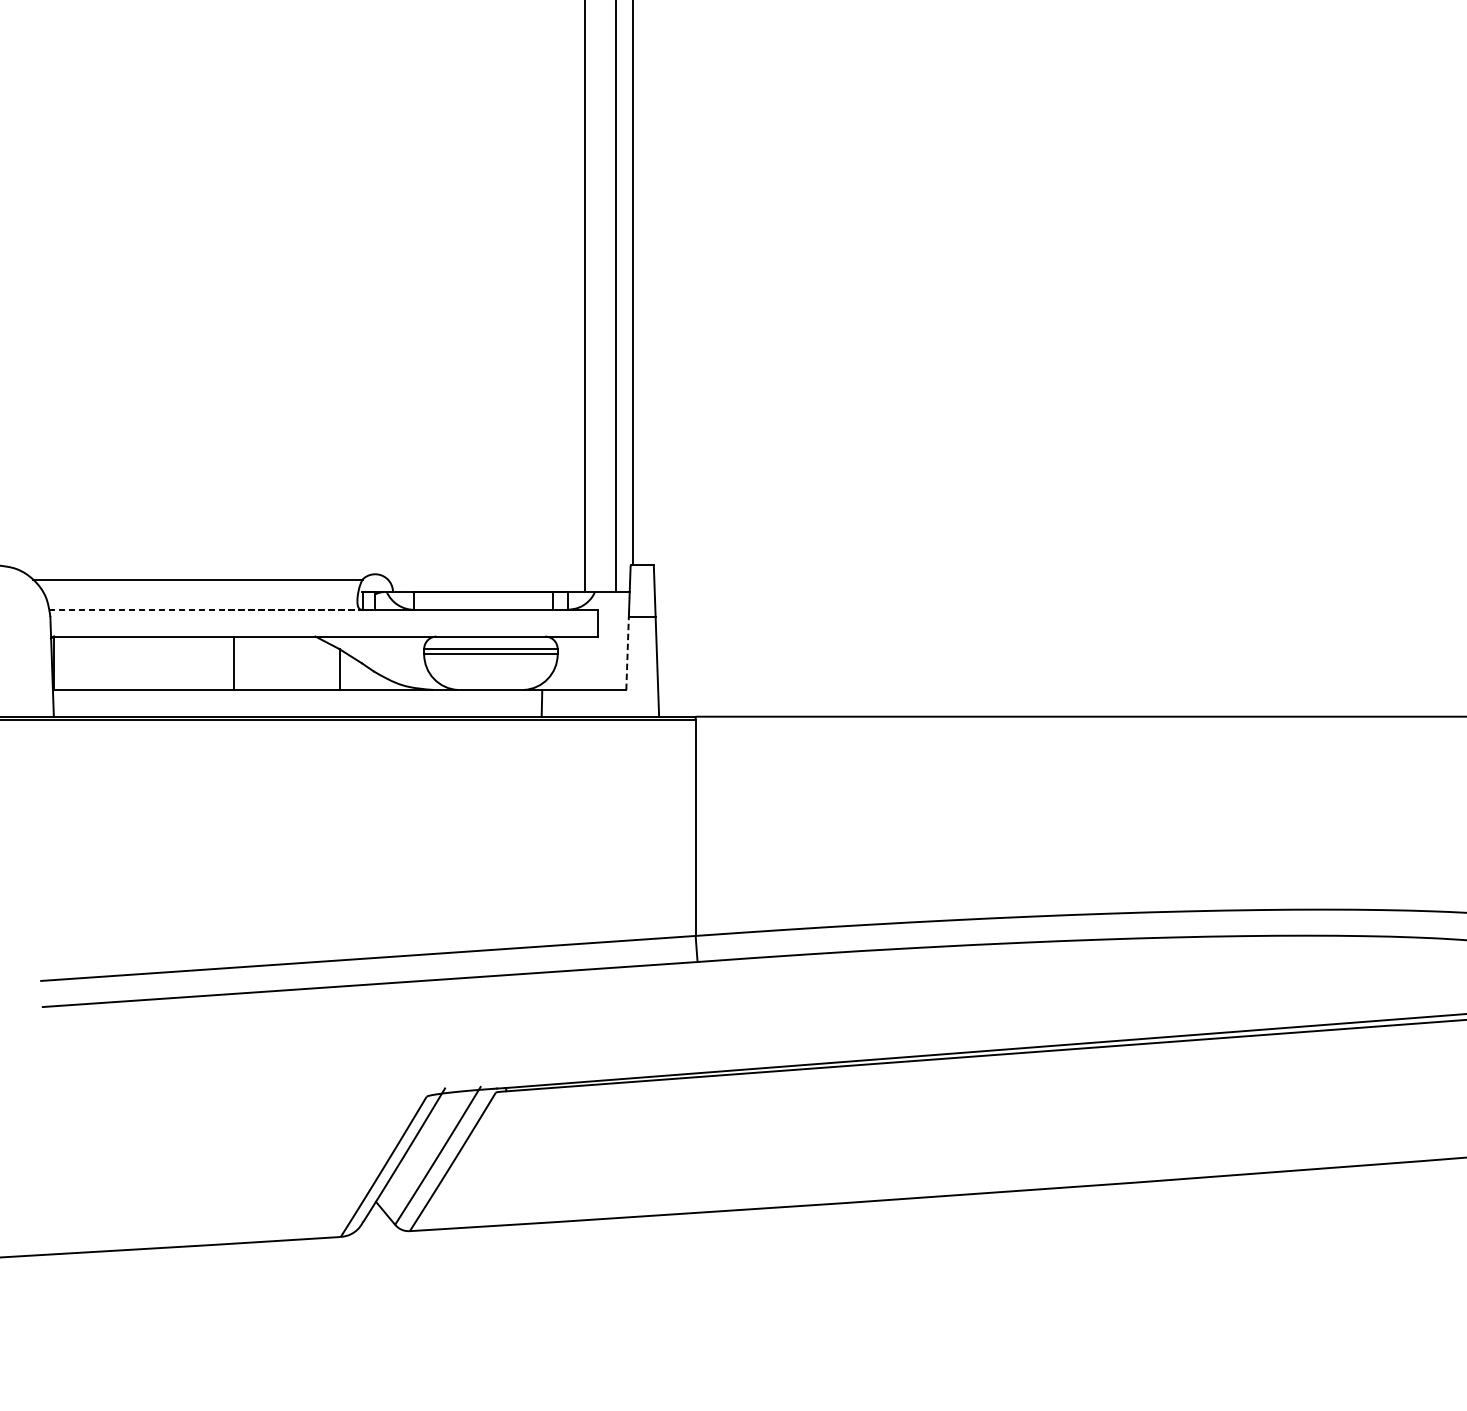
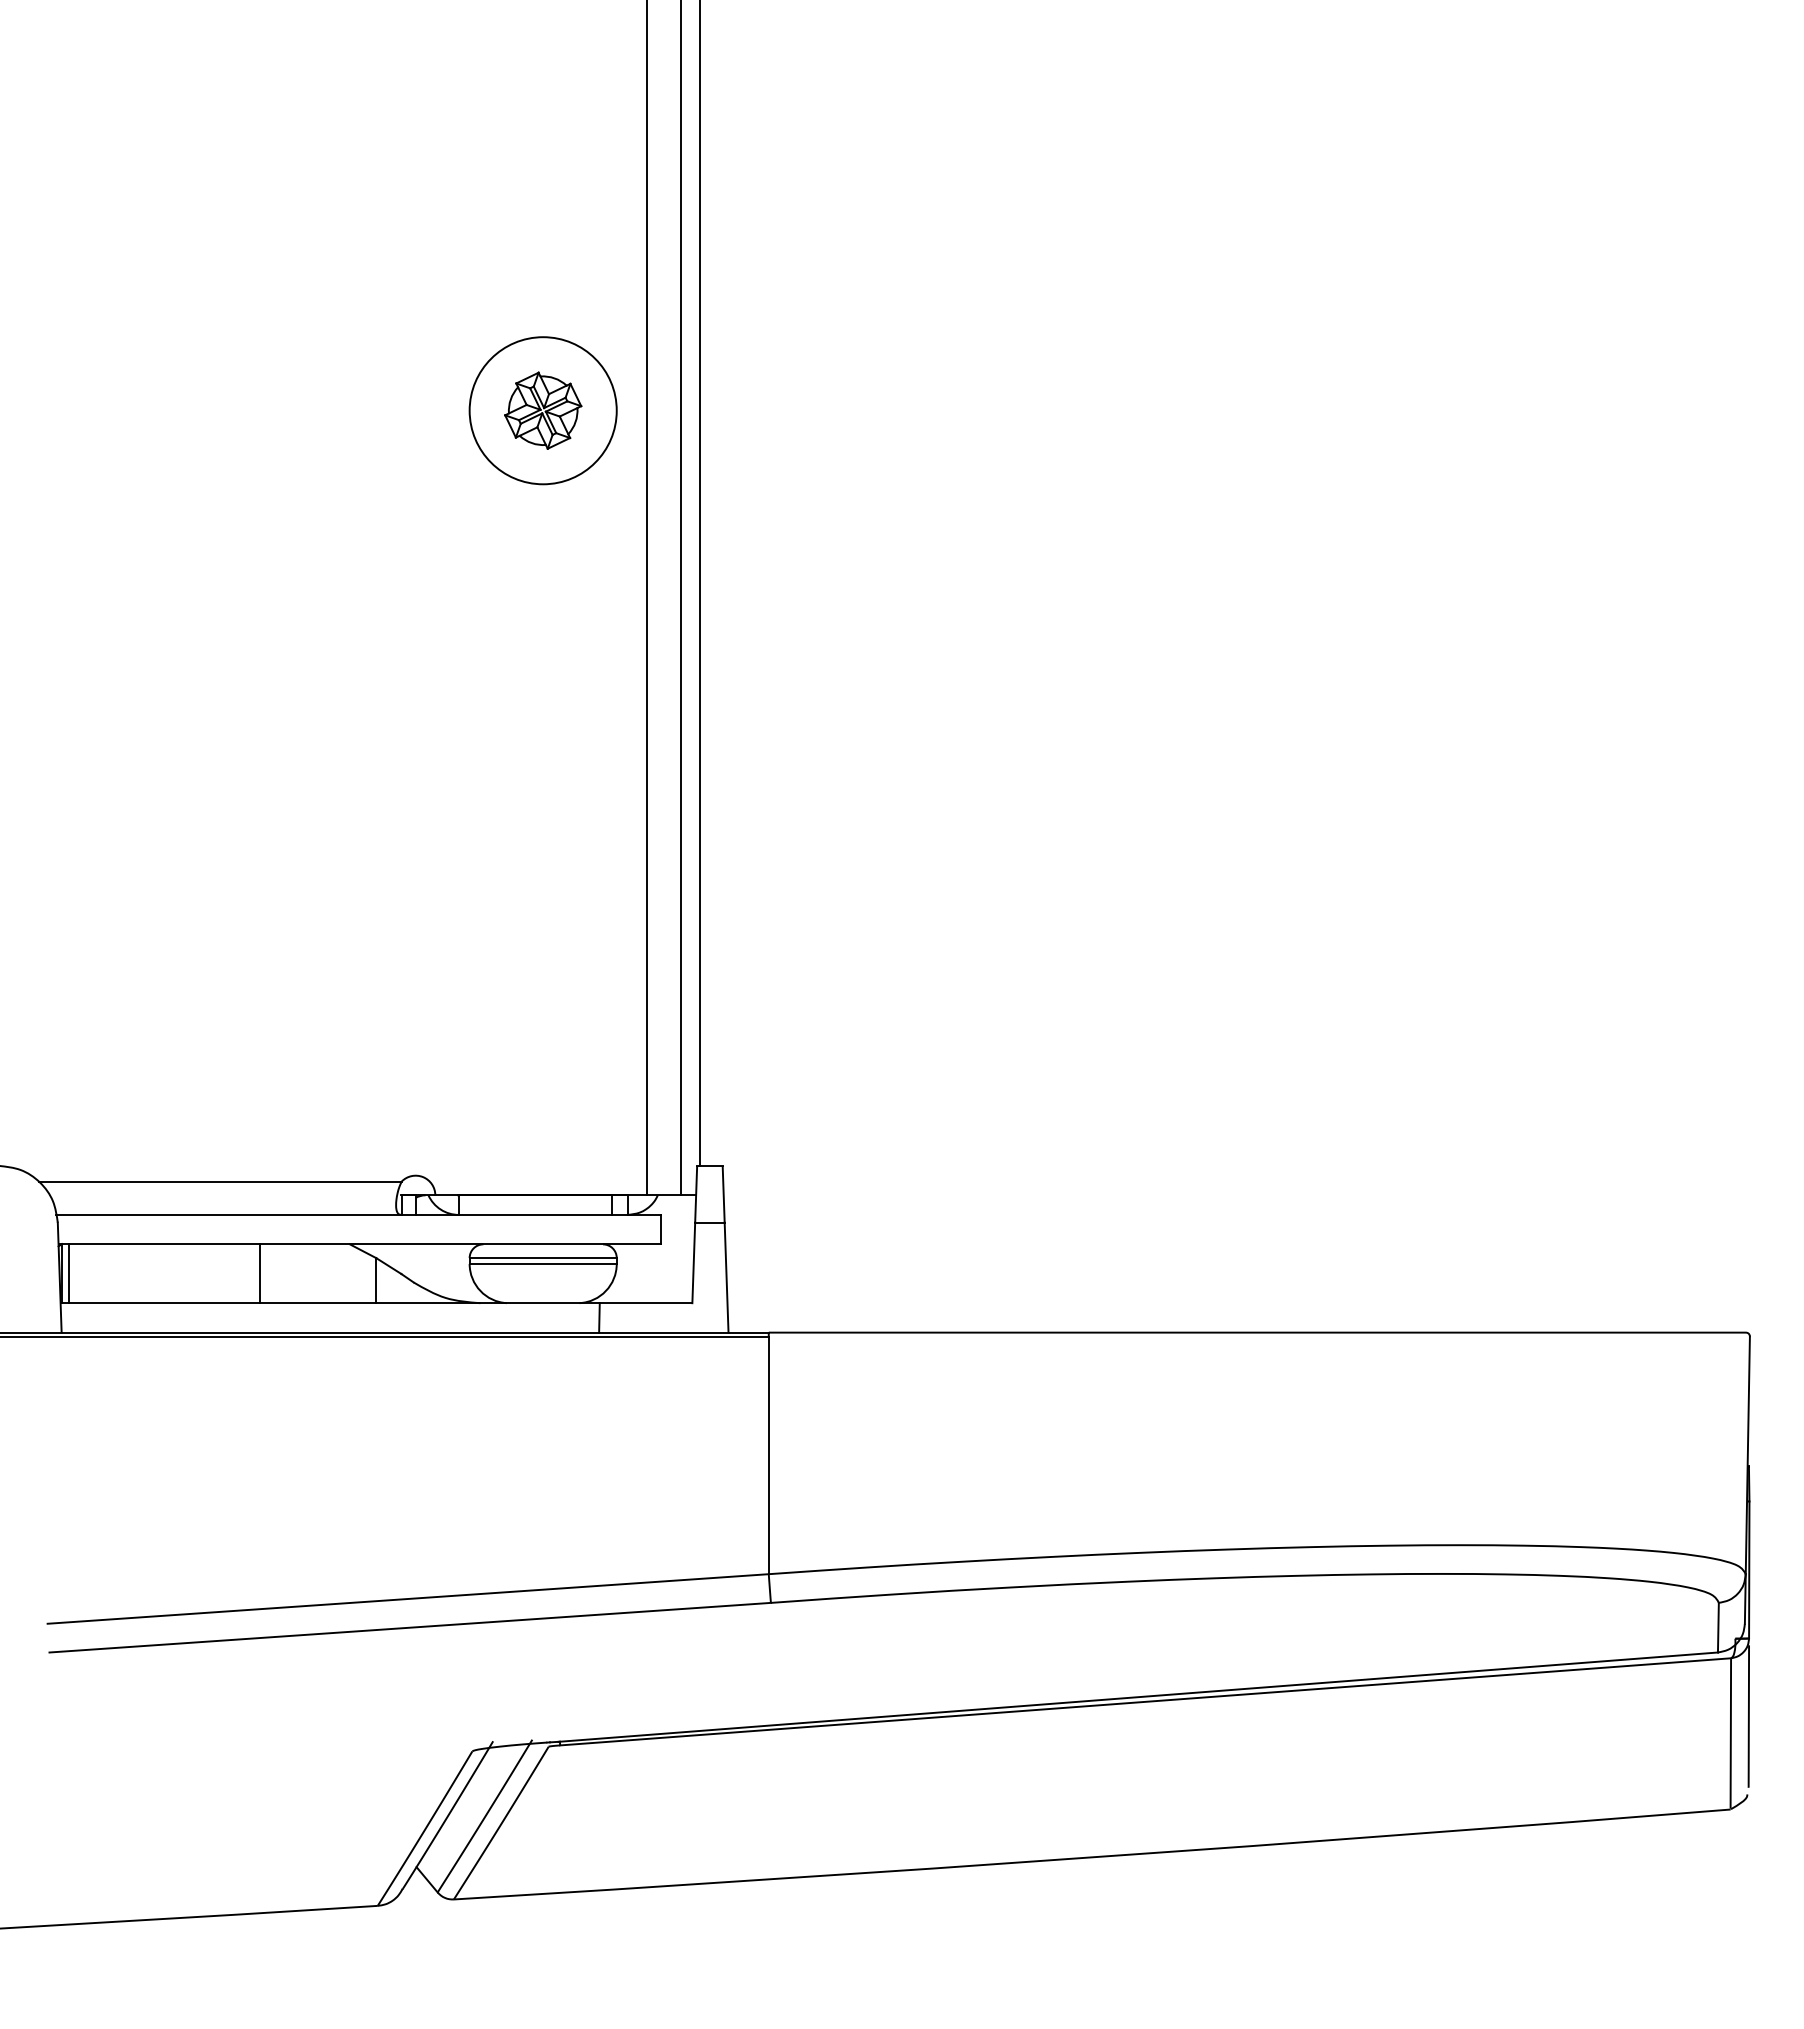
line: (205, 609) -> (228, 1214), dashed -> solid
line: (627, 653) -> (693, 1262), dashed -> solid
line: (60, 663) -> (69, 1273), added

